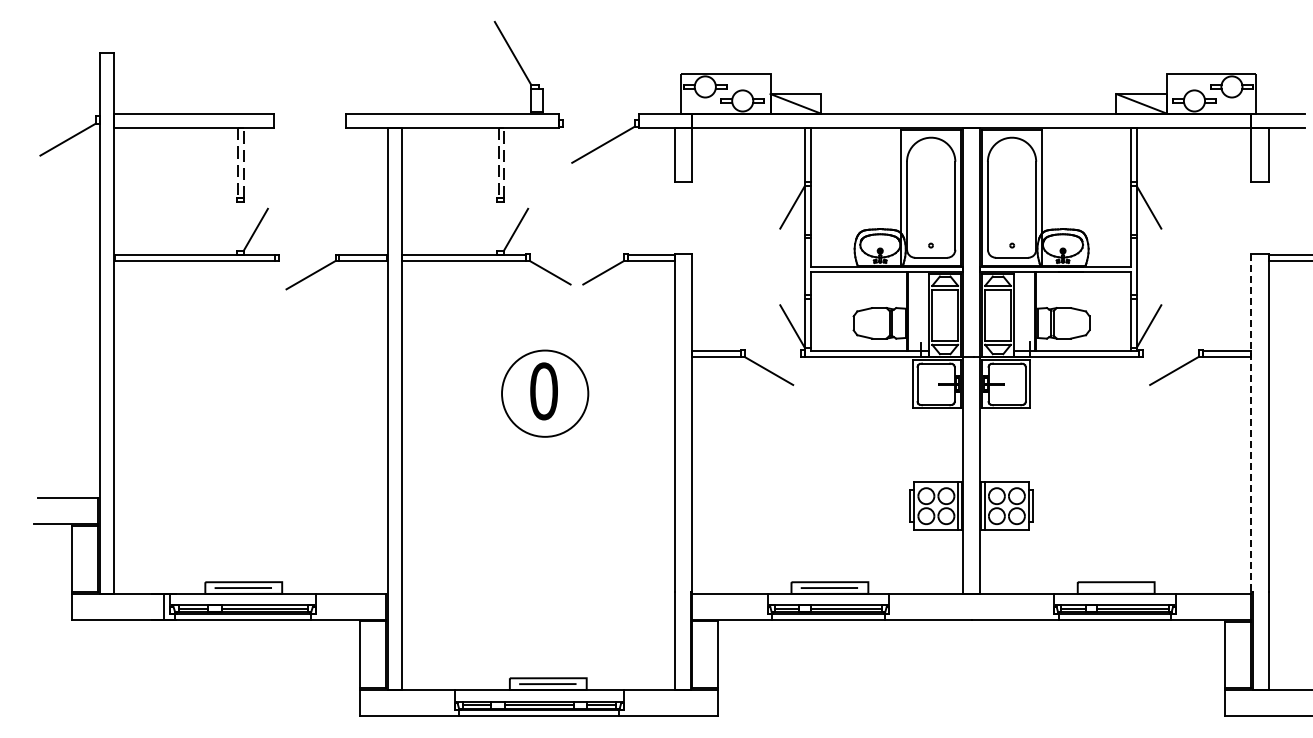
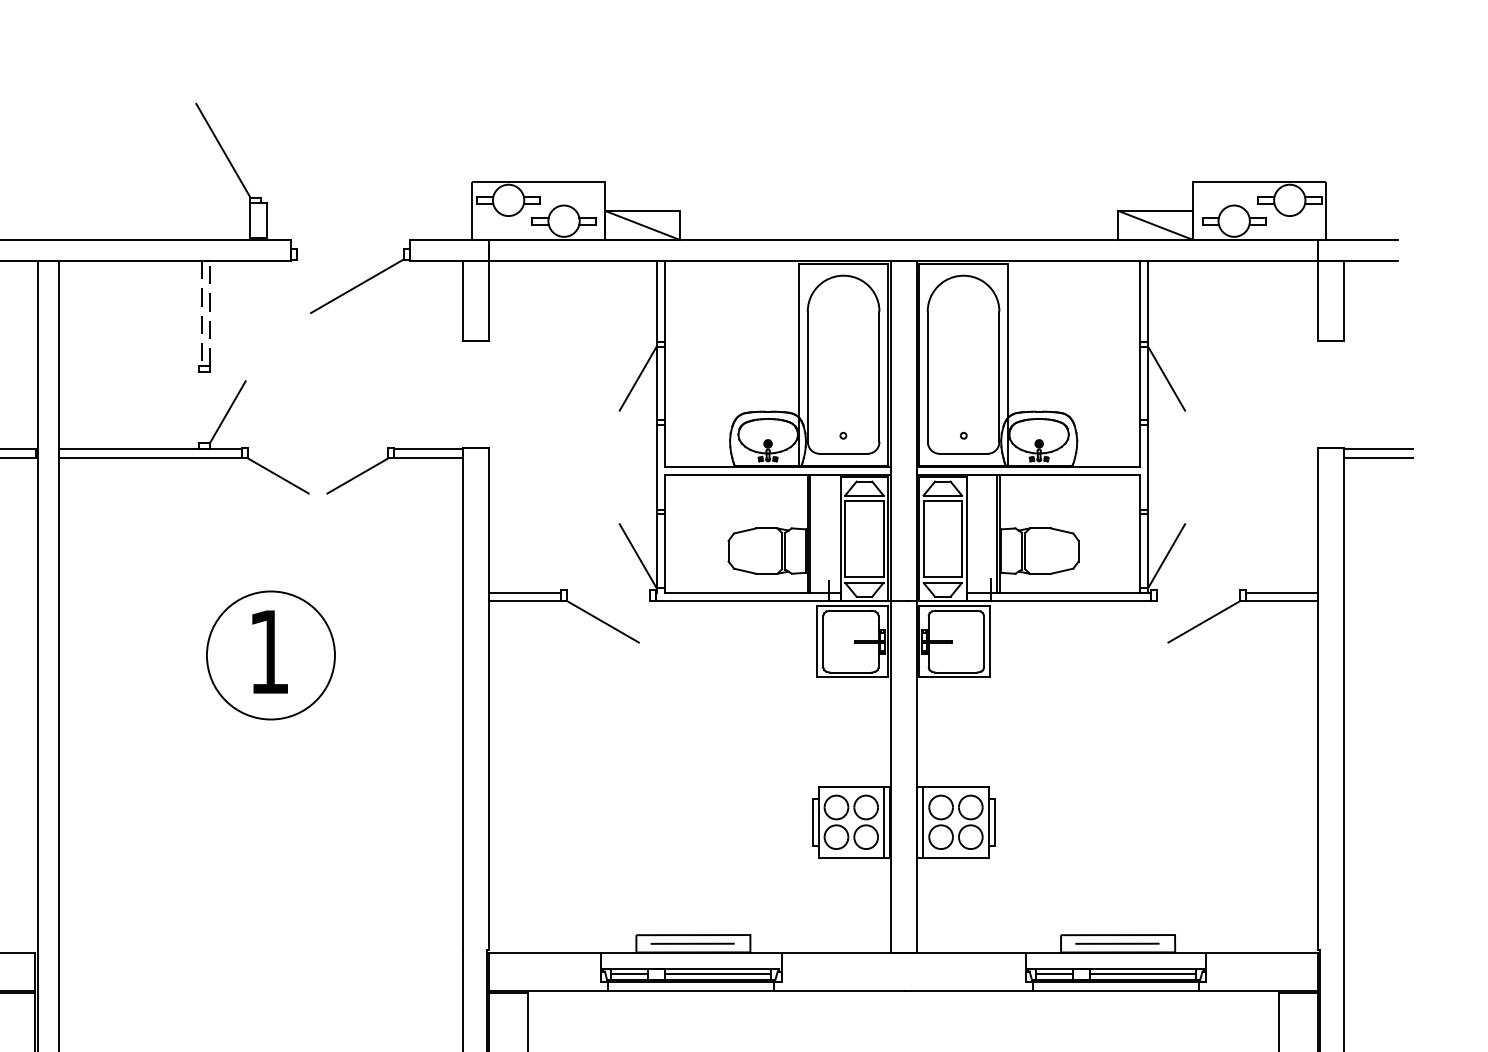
text: (543, 391) -> (268, 652), 0 -> 1
line: (1250, 423) -> (1317, 699), dashed -> solid
line: (1115, 588) -> (1117, 944), added

